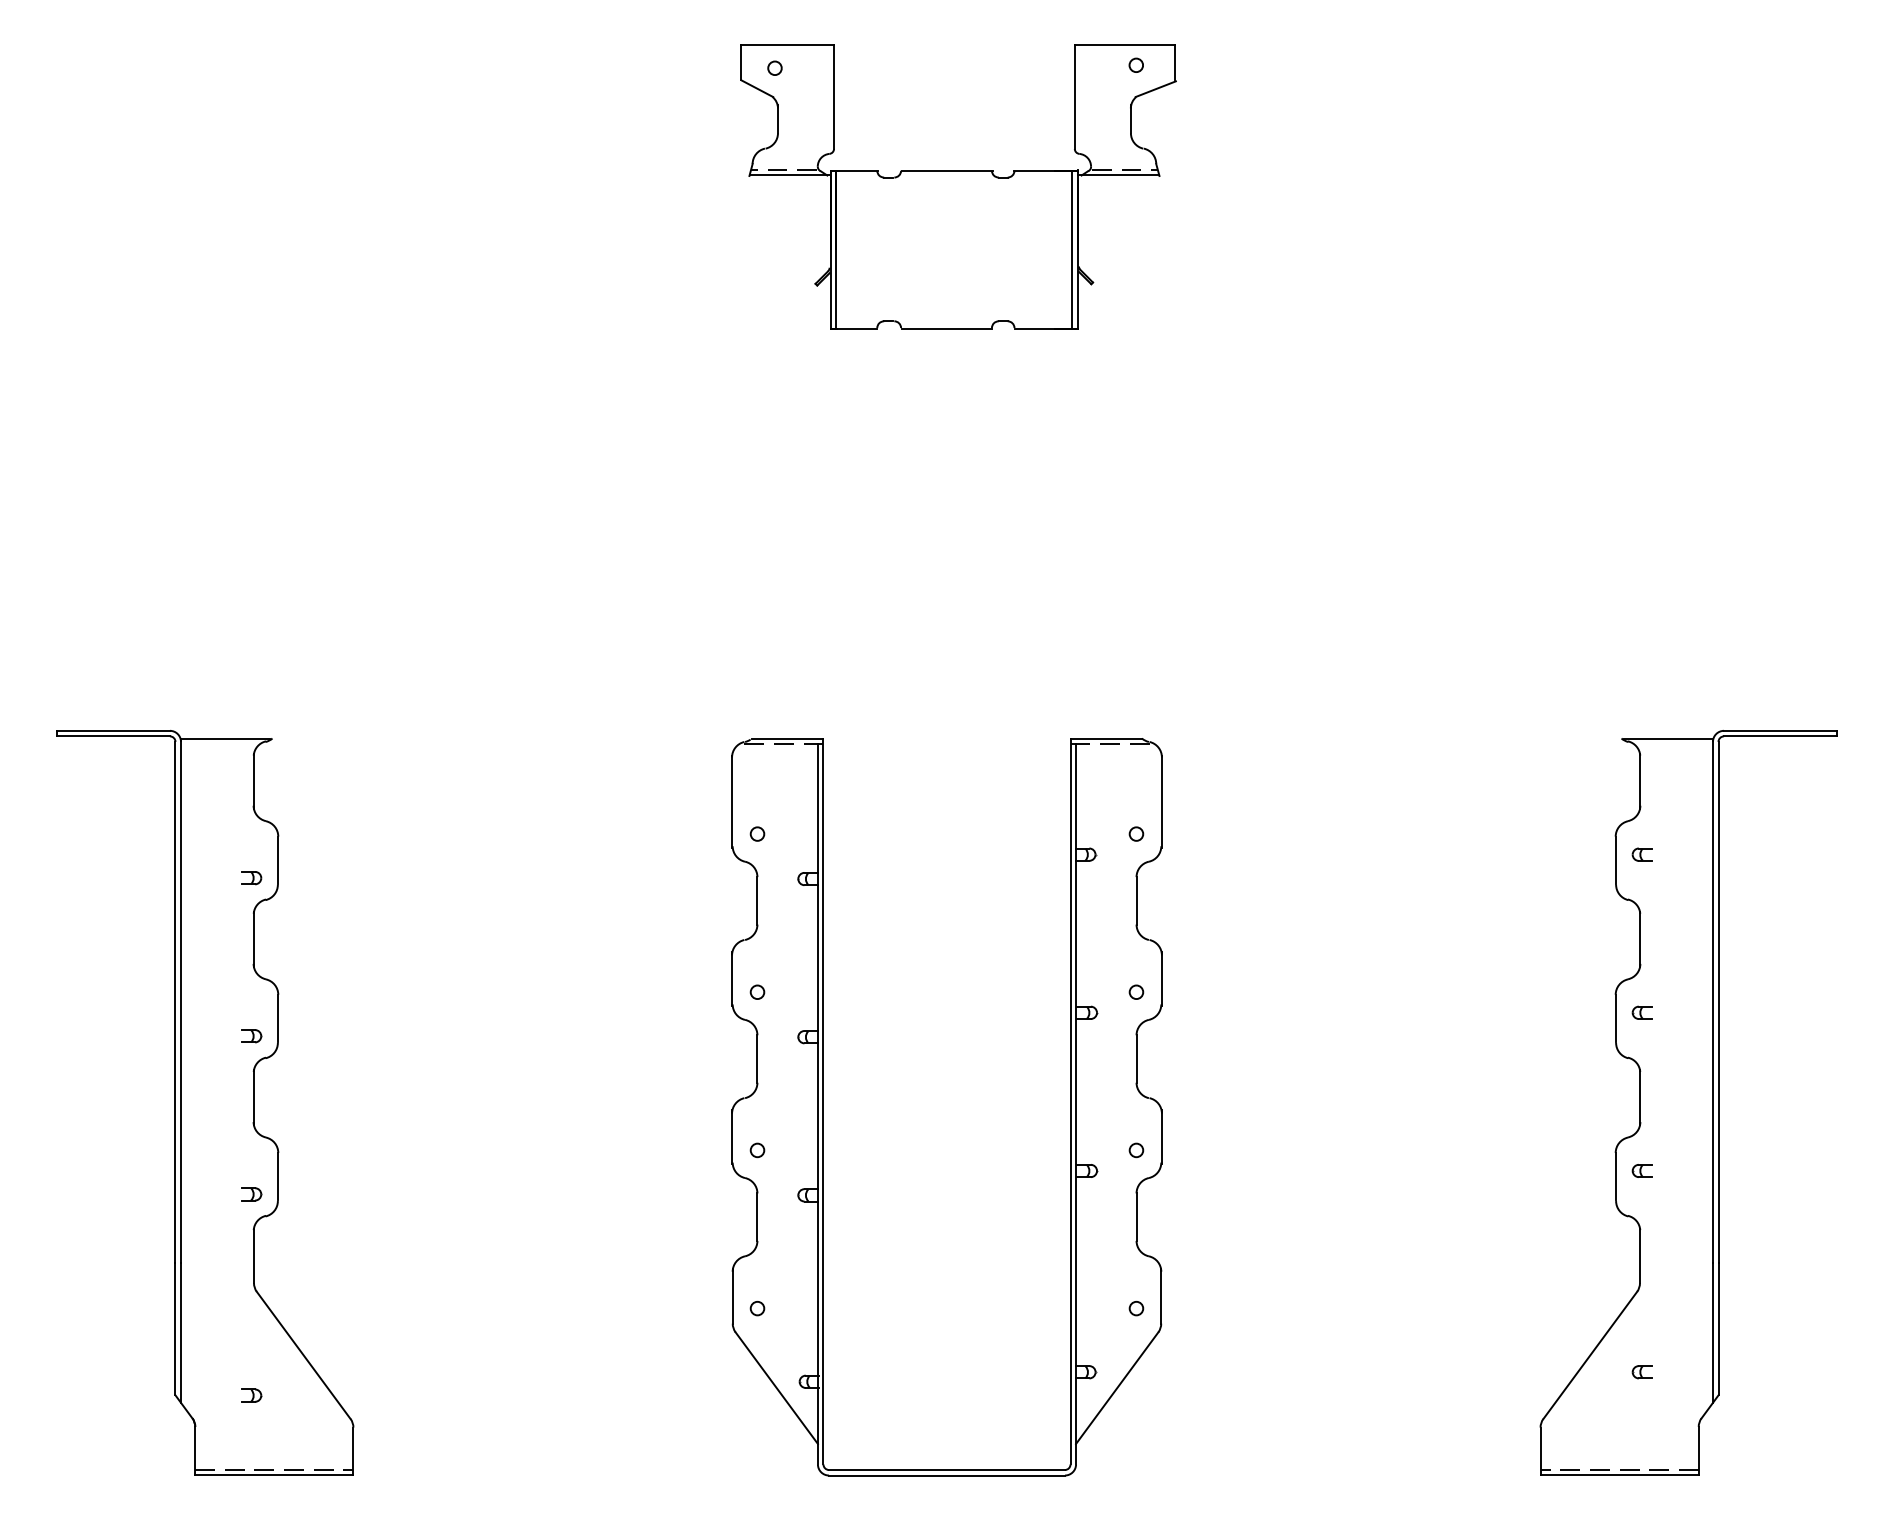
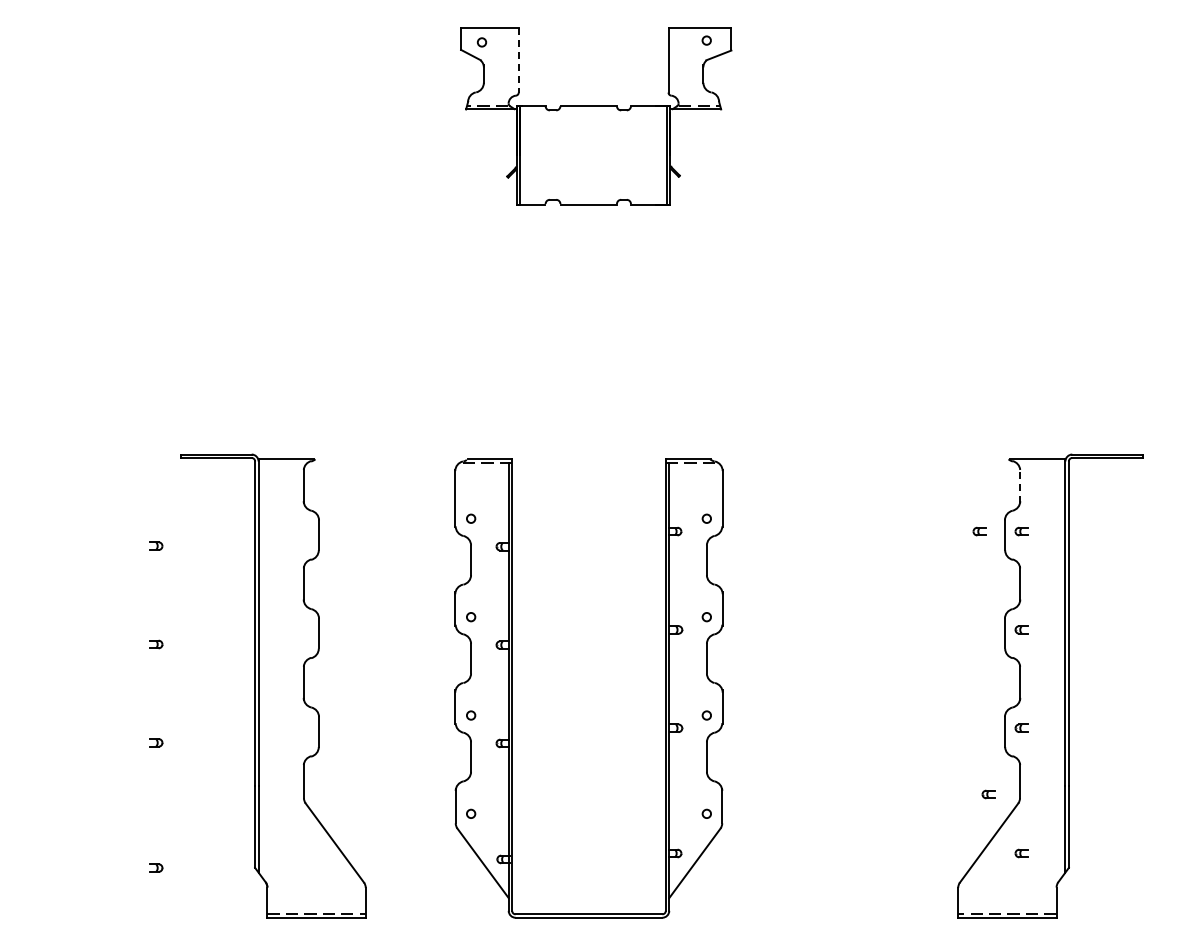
line: (833, 97) -> (518, 60), solid -> dashed
line: (1640, 780) -> (1020, 485), solid -> dashed
part: (1574, 854) -> (979, 531), added
part: (205, 1102) -> (273, 685), moved
part: (1589, 1277) -> (988, 794), added

